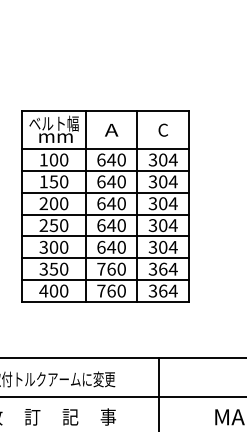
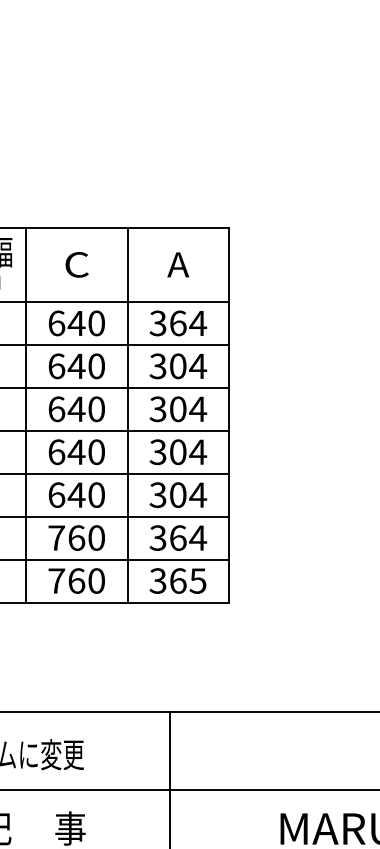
text: (111, 129) -> (76, 263), A -> C
text: (162, 129) -> (176, 263), C -> A
text: (163, 159) -> (178, 322), 304 -> 364
text: (172, 290) -> (196, 579), 364 -> 365

